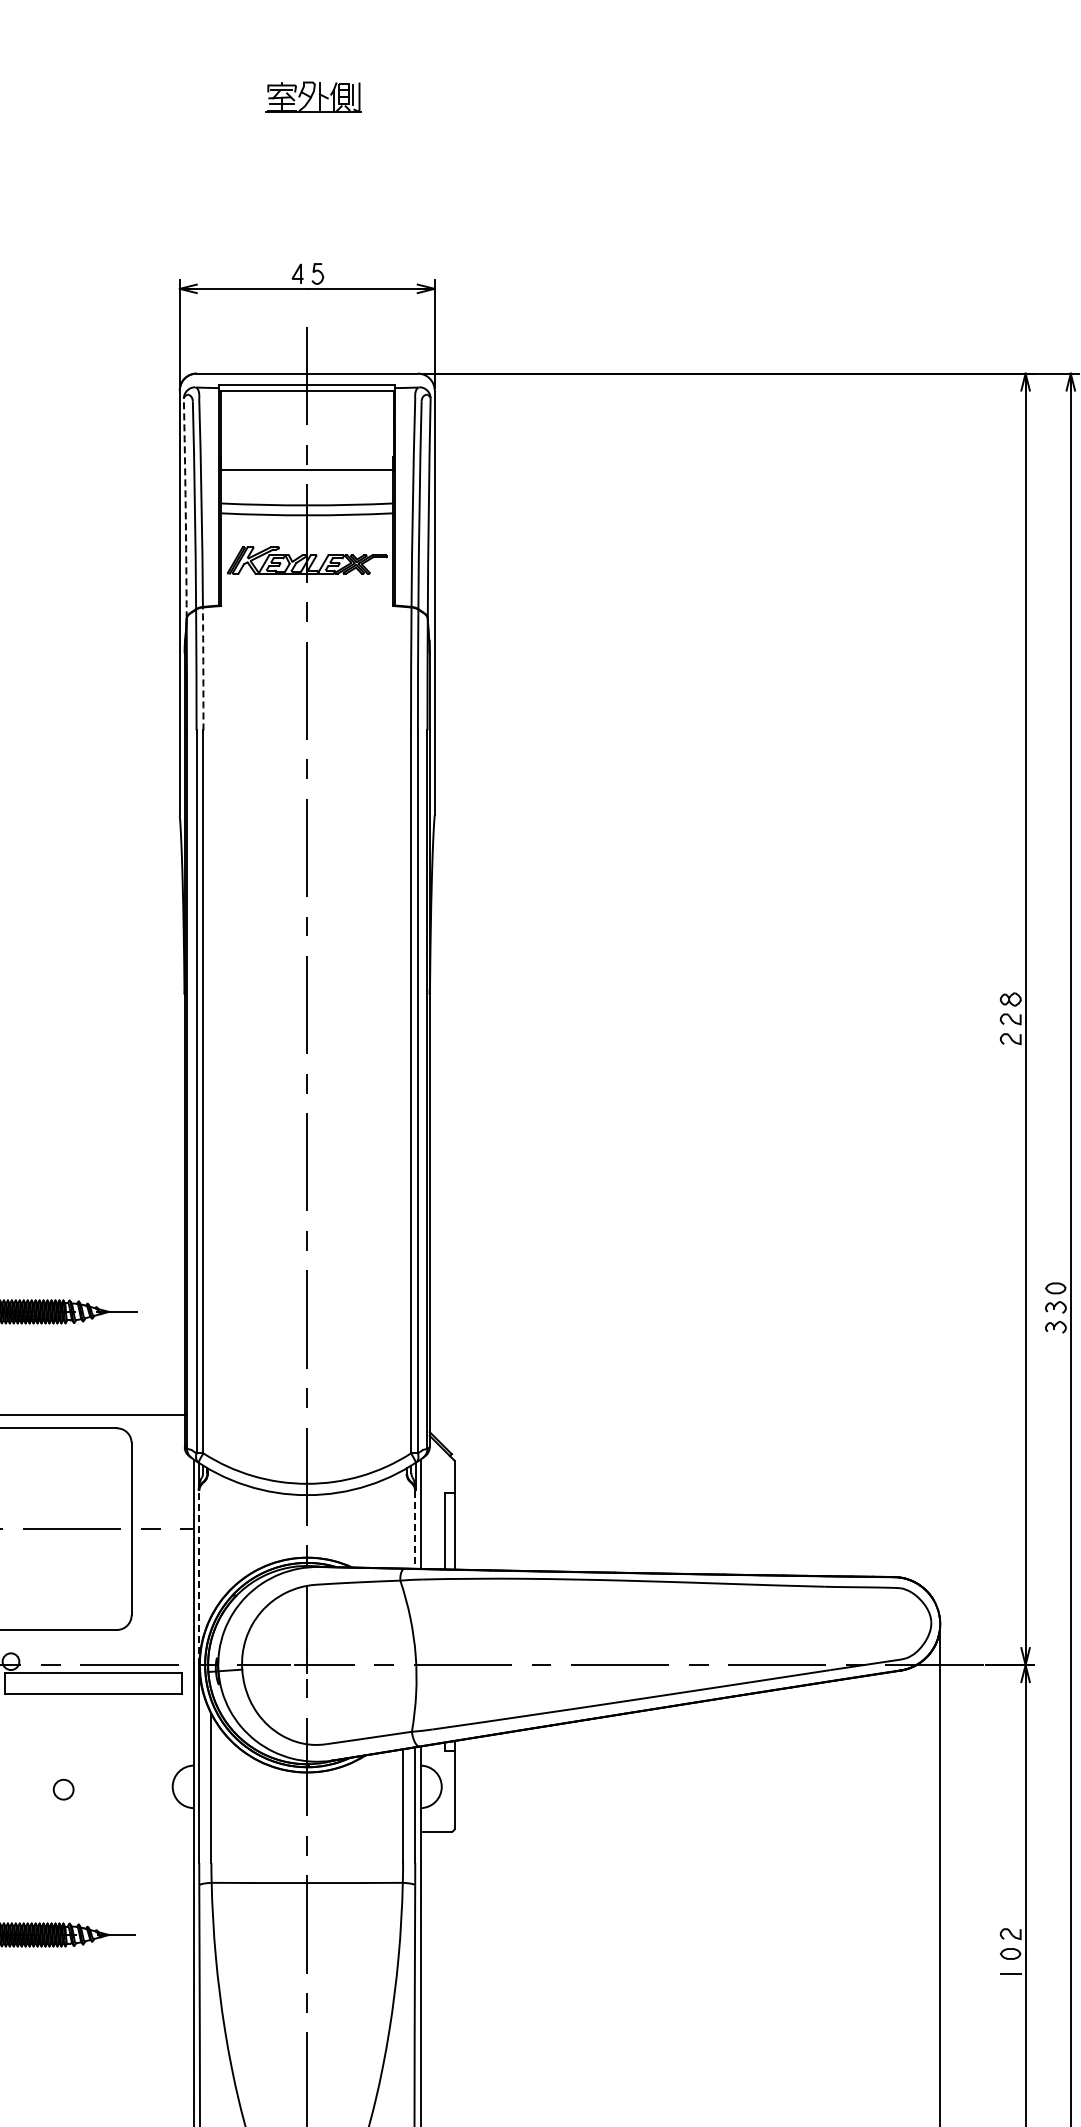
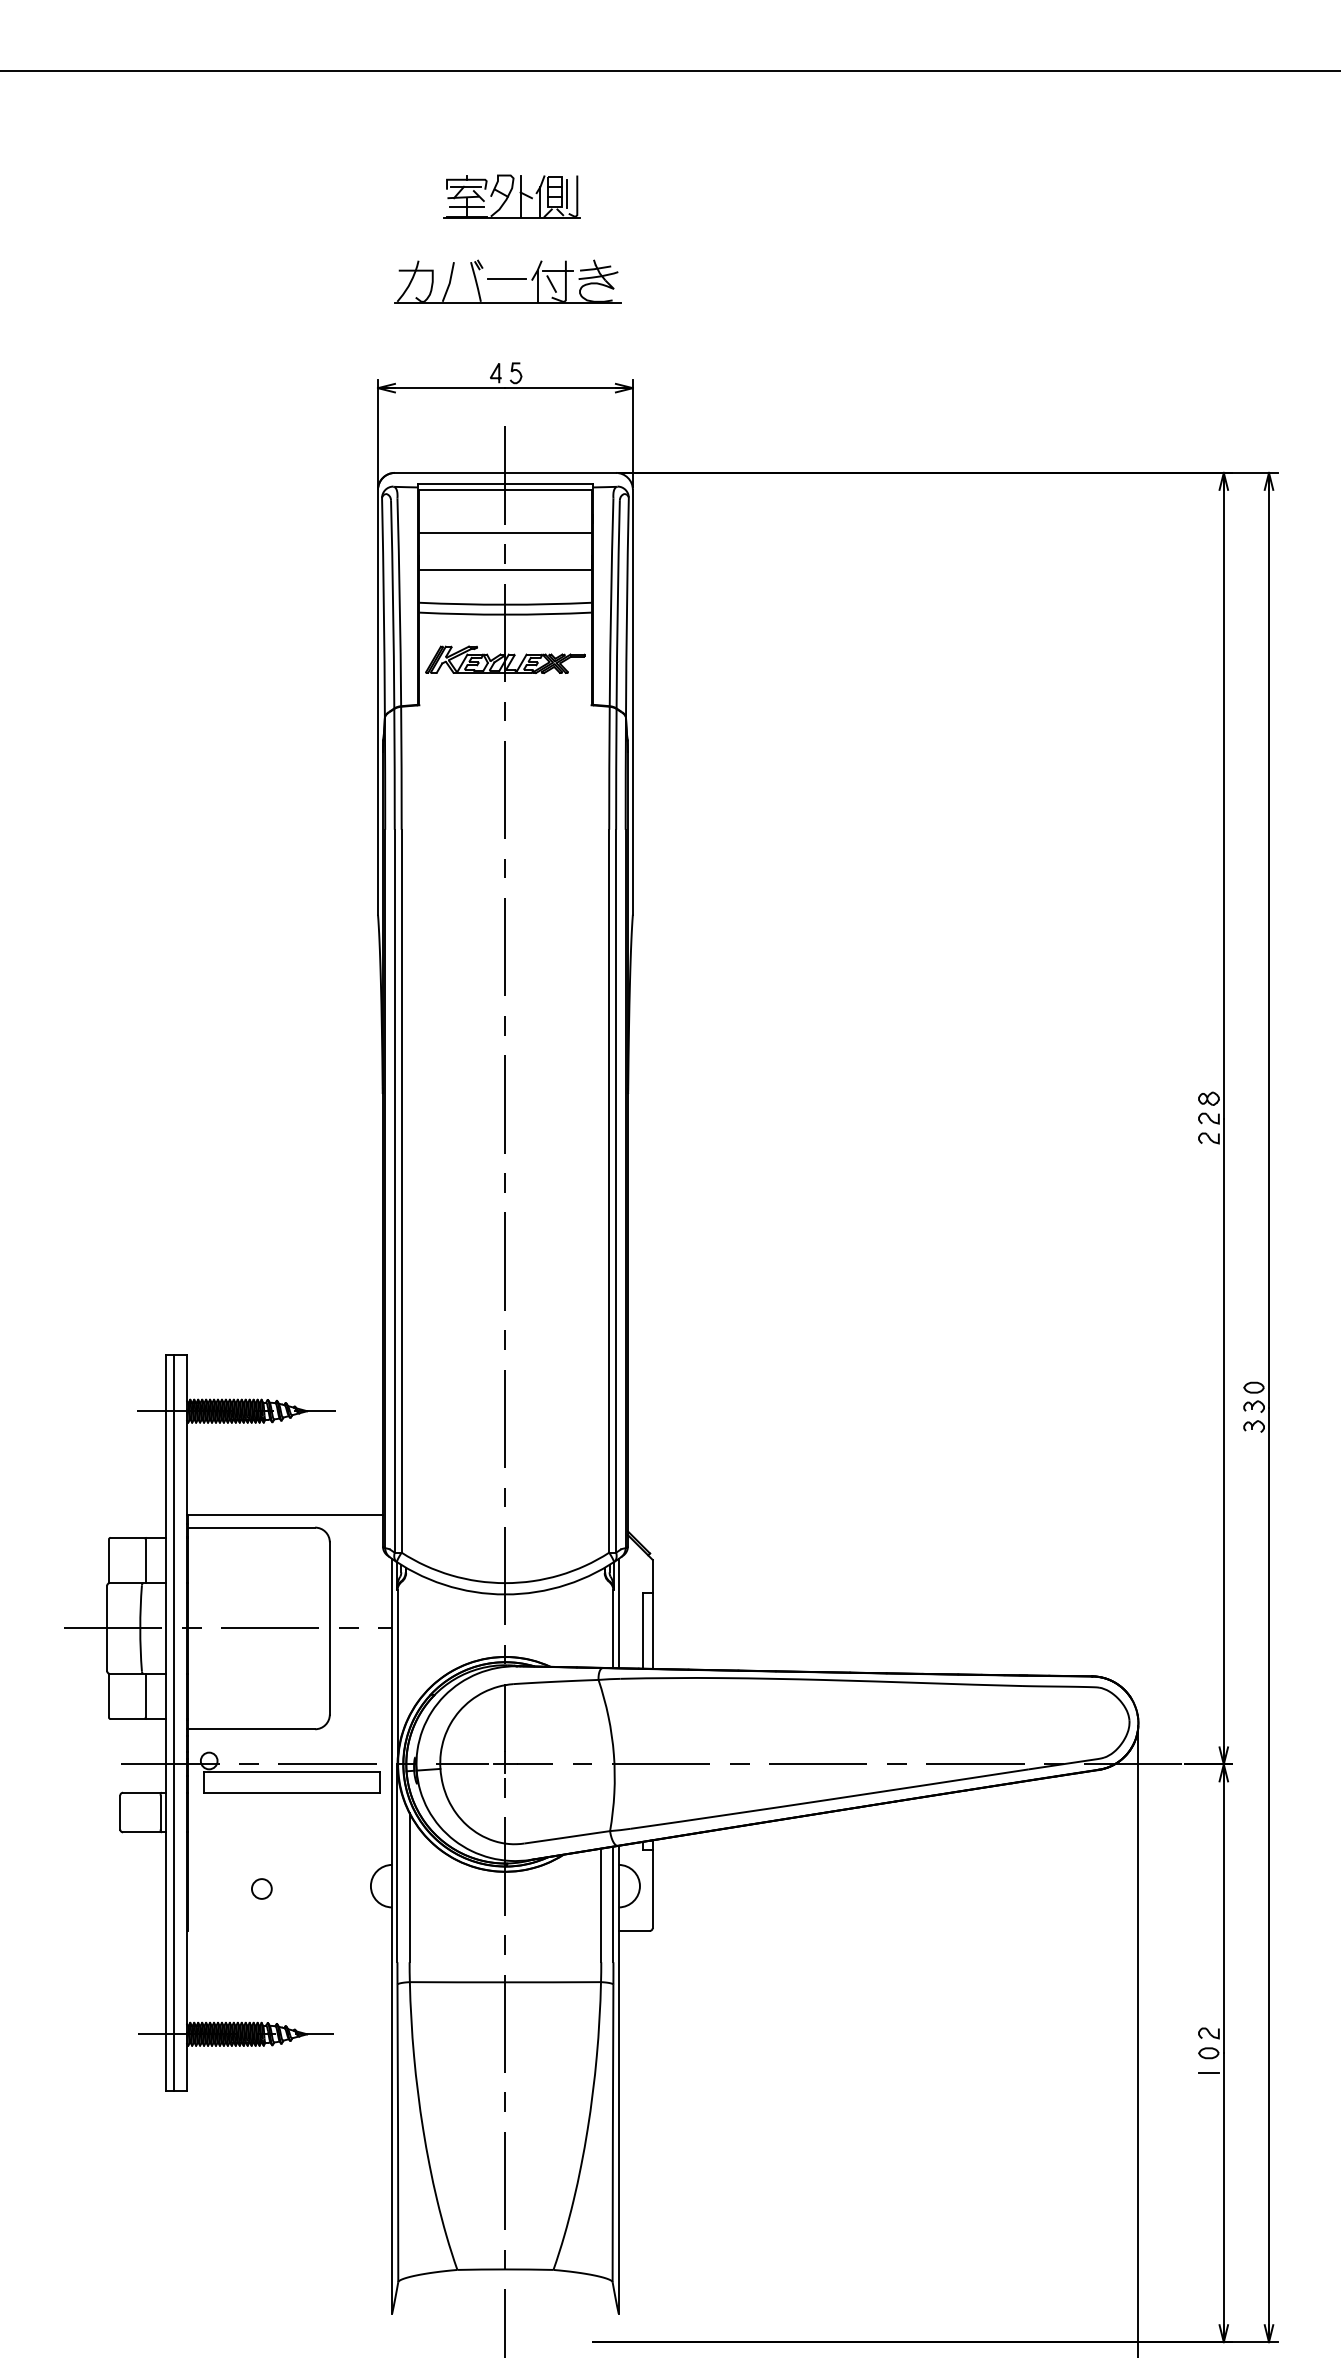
part: (313, 97) -> (511, 196), size x1.43
part: (309, 182) -> (507, 281), added
line: (307, 434) -> (505, 533), added
arc: (185, 508) -> (383, 607), dashed -> solid
arc: (203, 669) -> (401, 768), dashed -> solid
line: (415, 1530) -> (613, 1629), dashed -> solid
line: (199, 1578) -> (397, 1677), dashed -> solid

